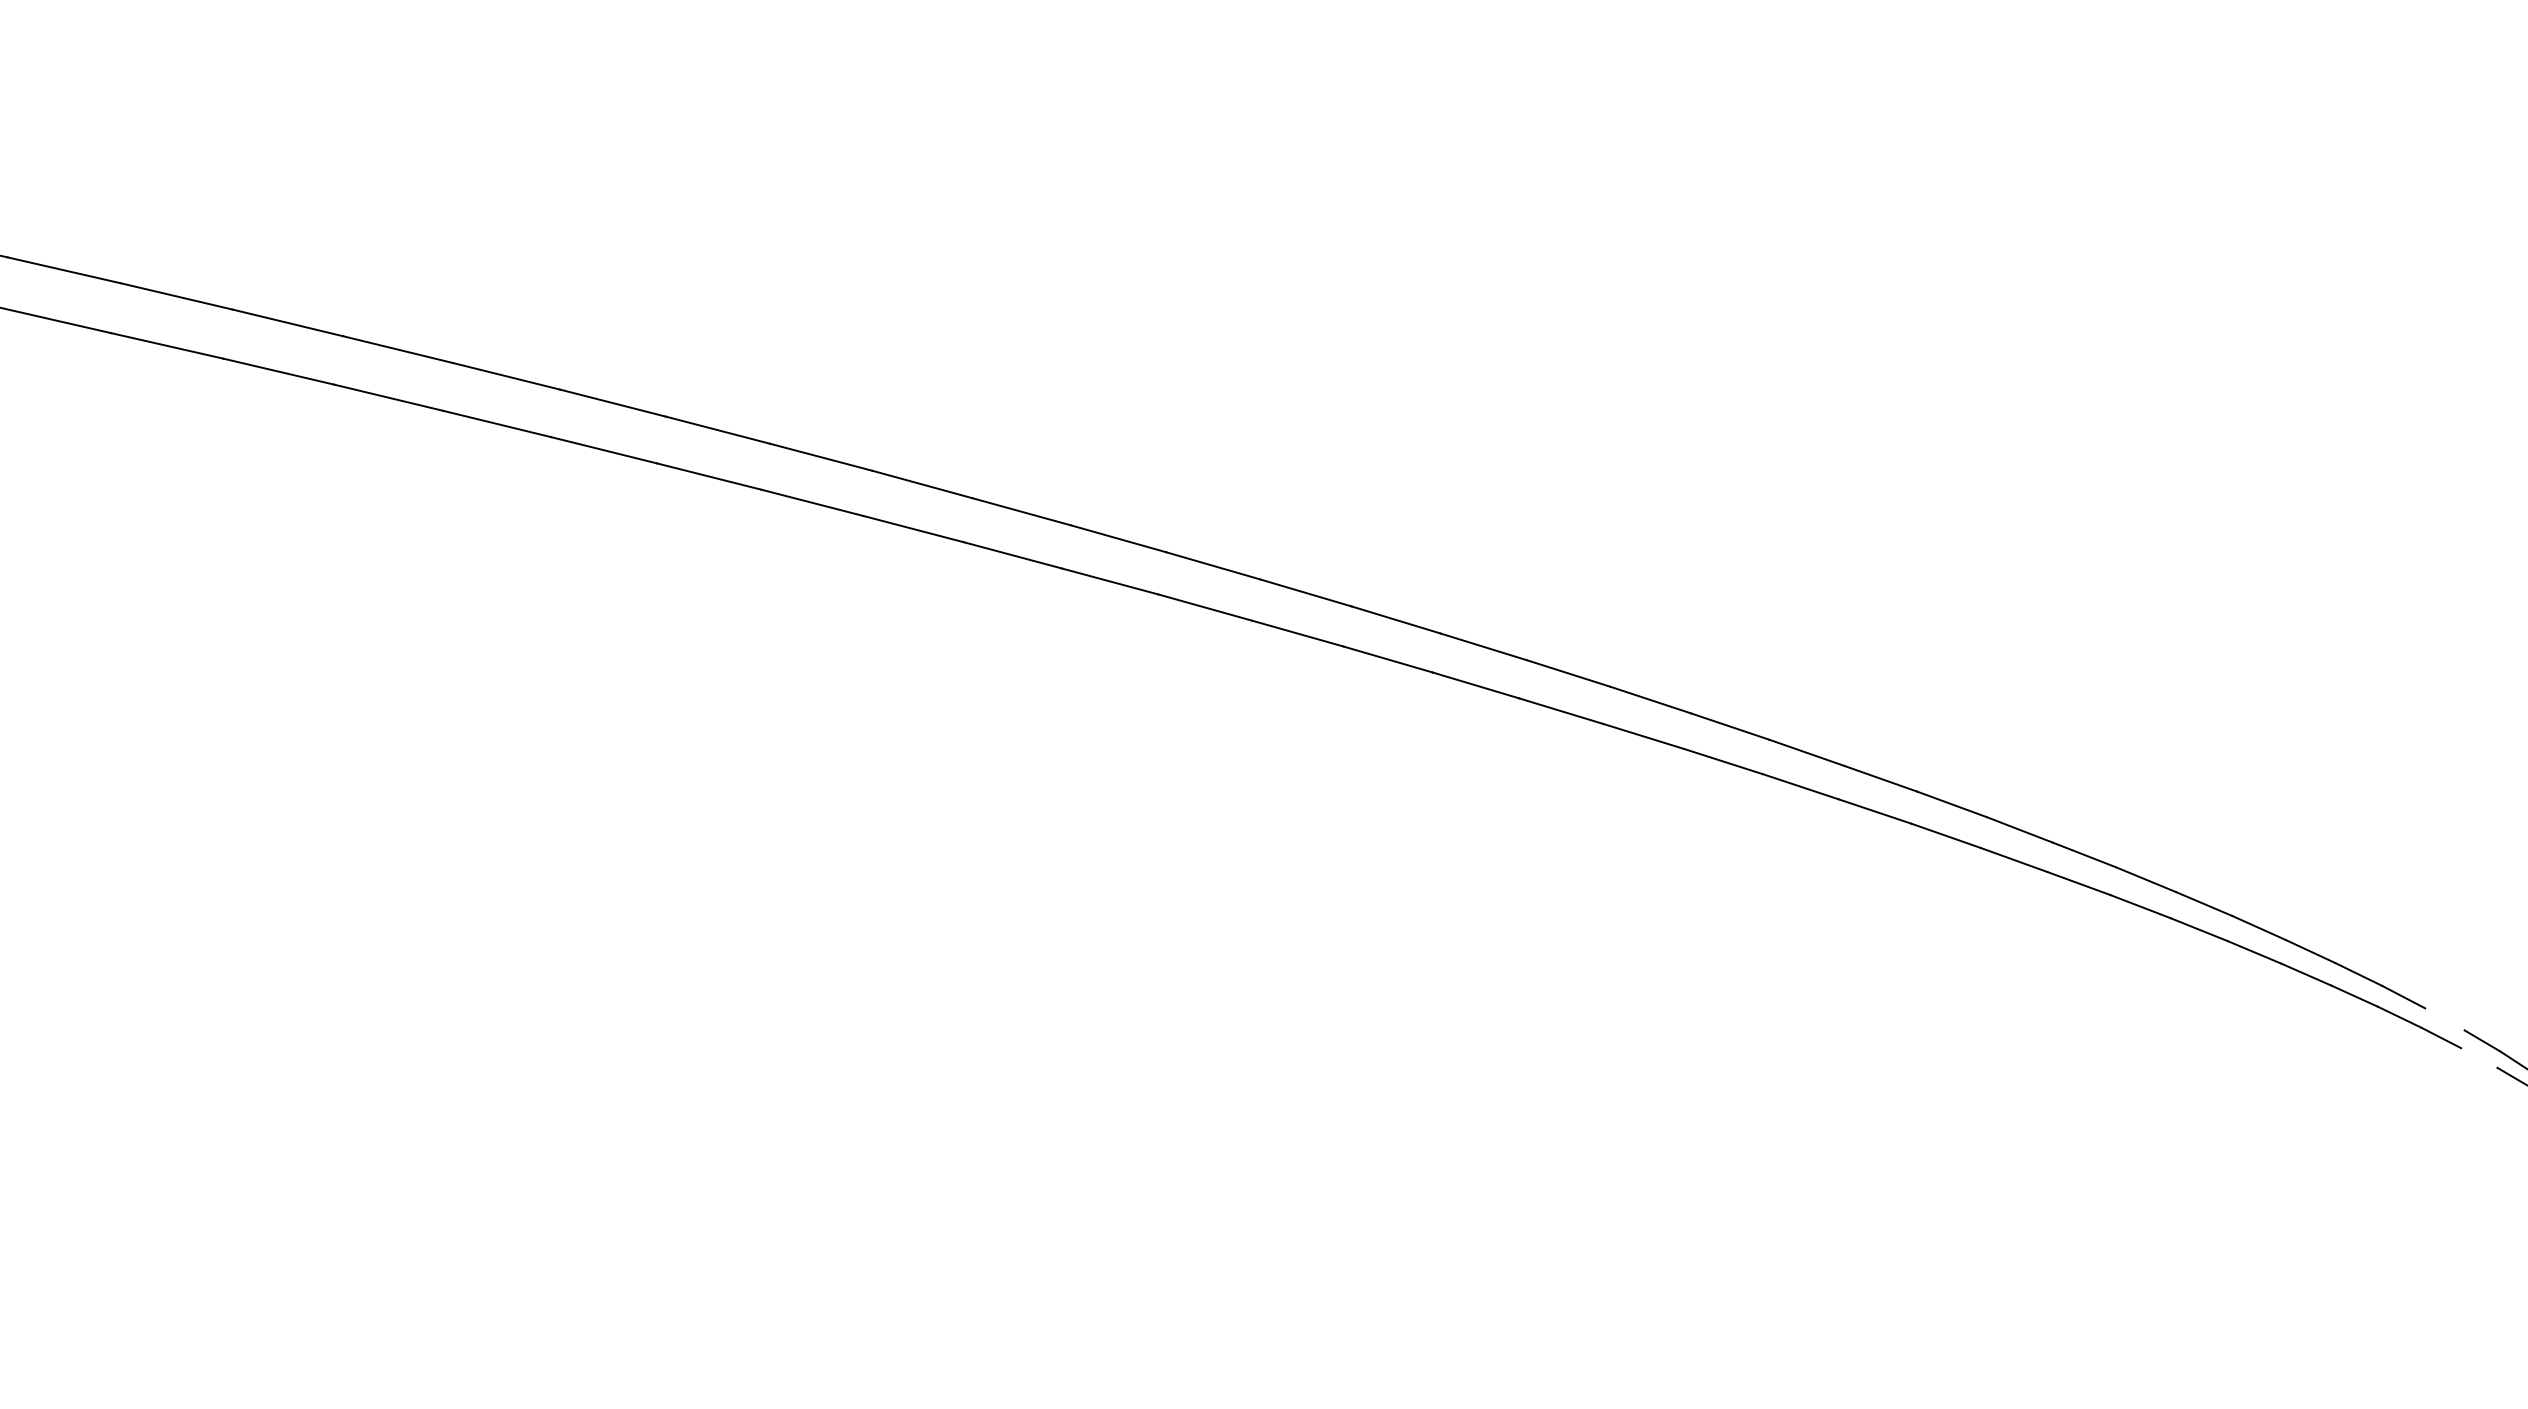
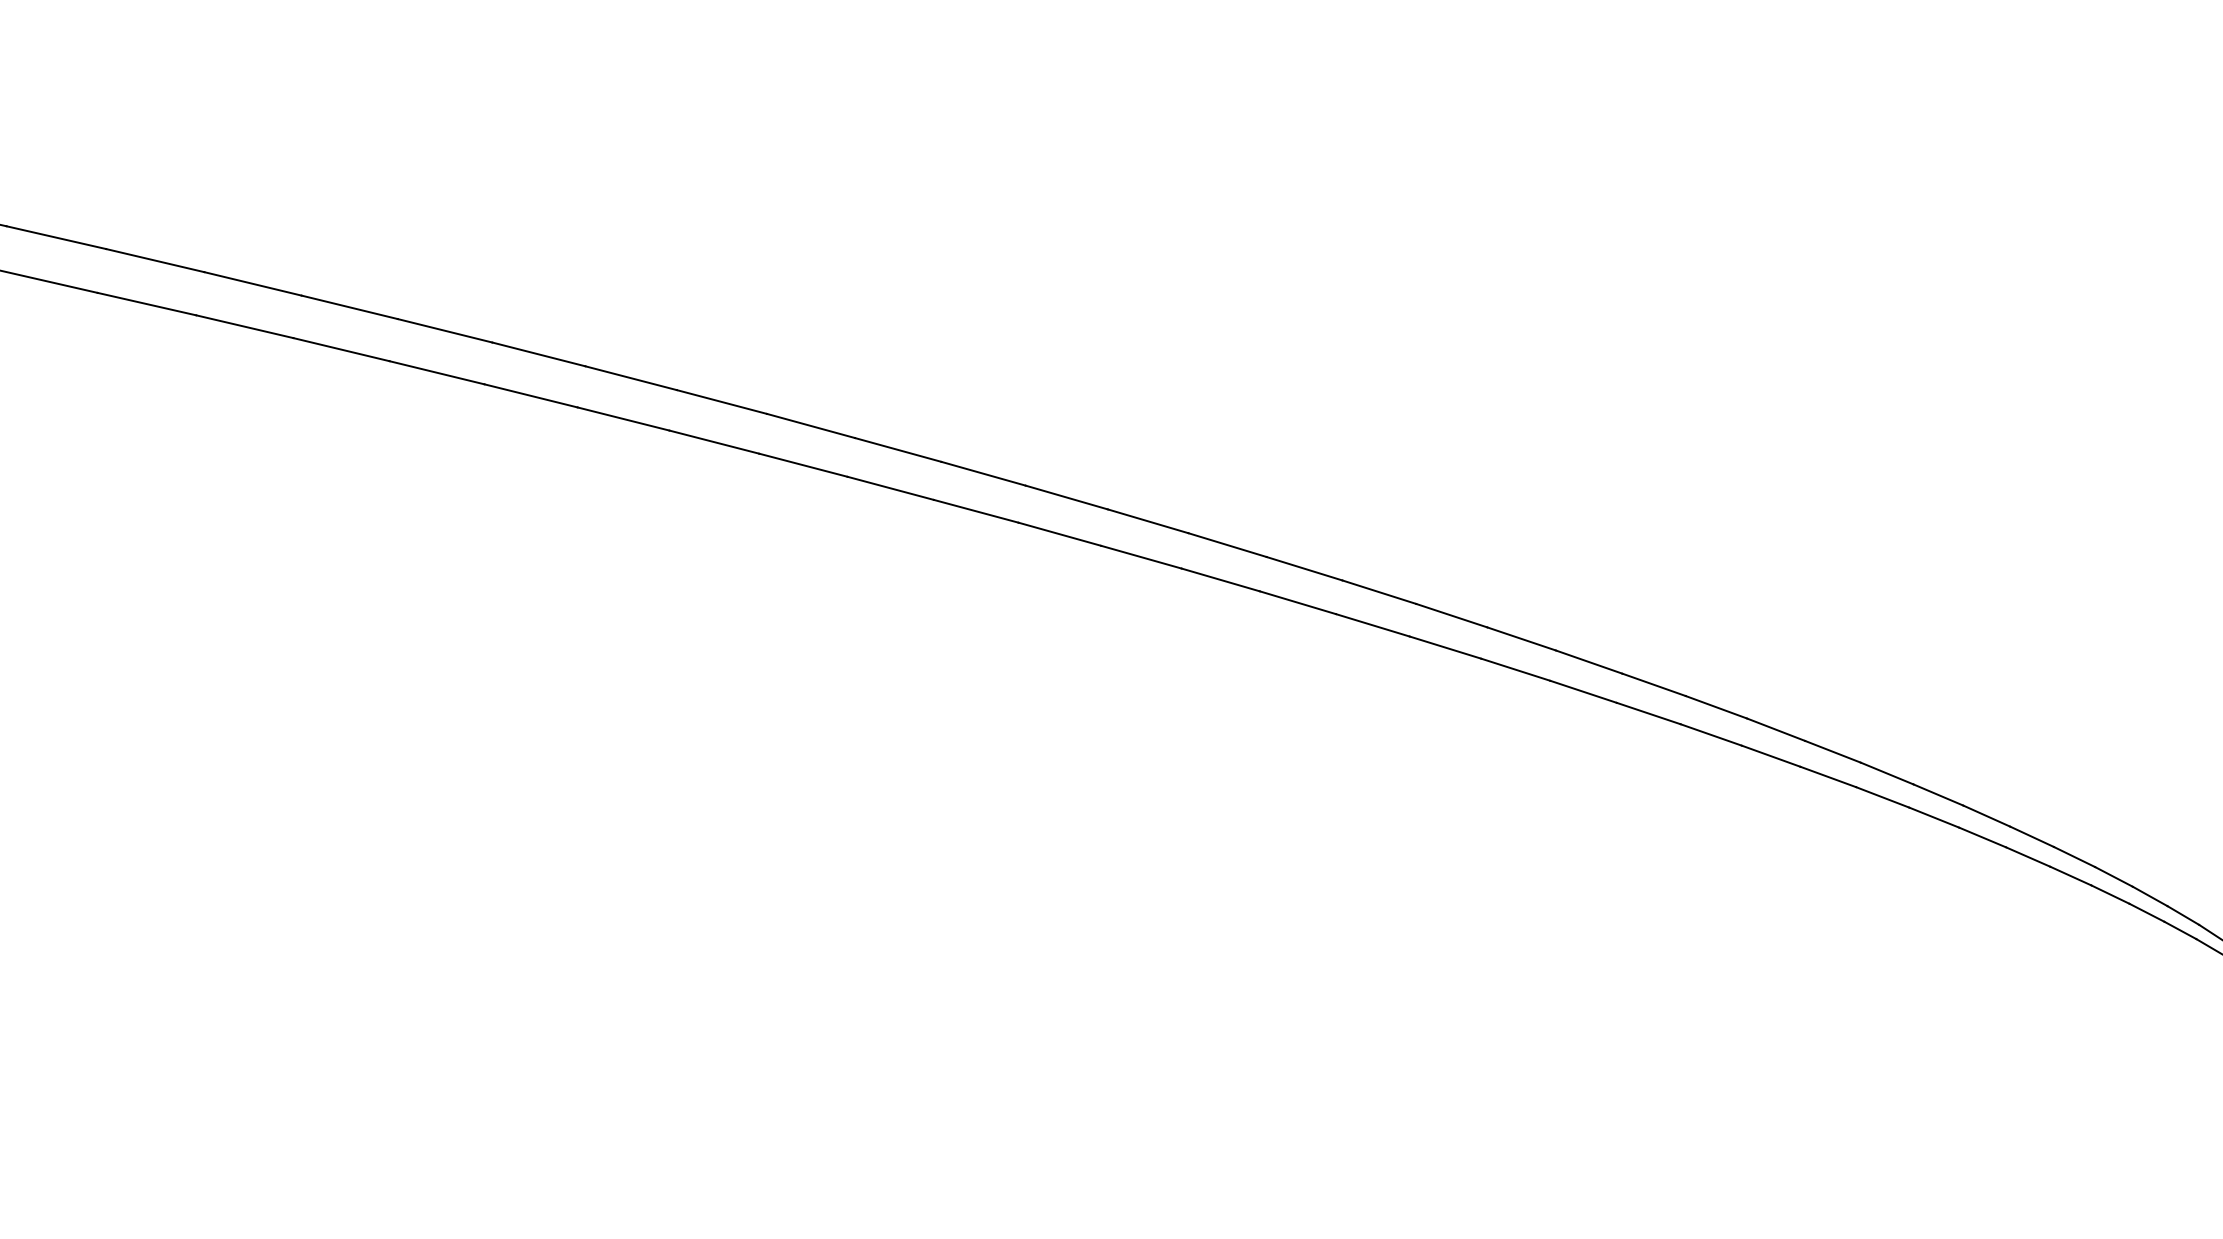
line: (2444, 1019) -> (2149, 896), added
line: (2479, 1058) -> (2180, 930), added

